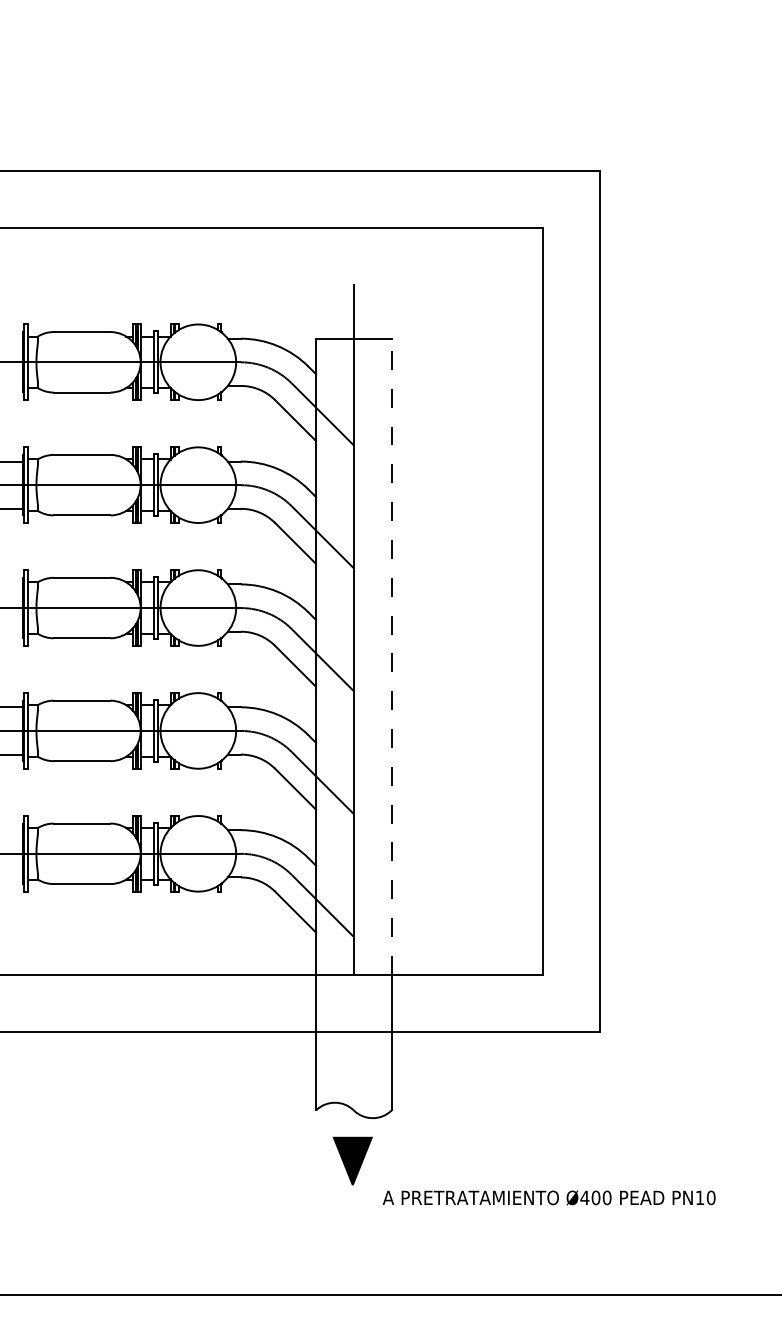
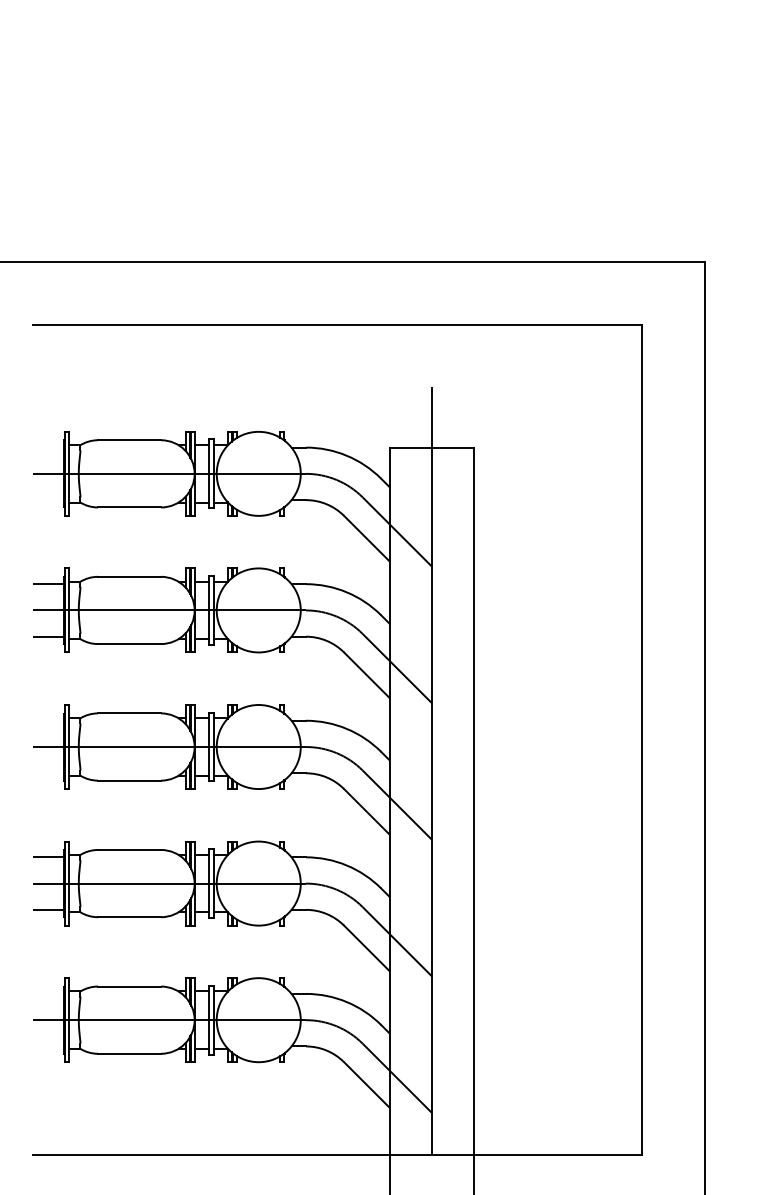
line: (391, 656) -> (473, 800), dashed -> solid

